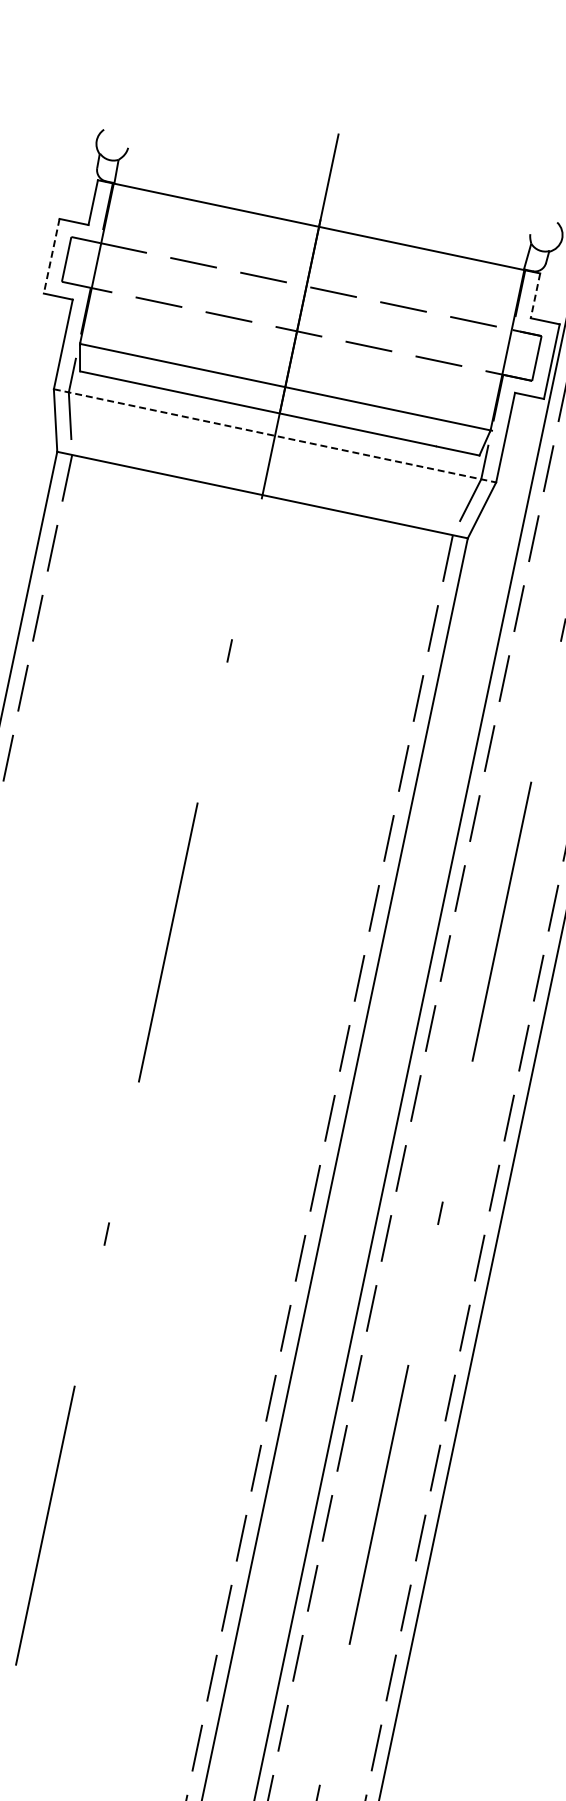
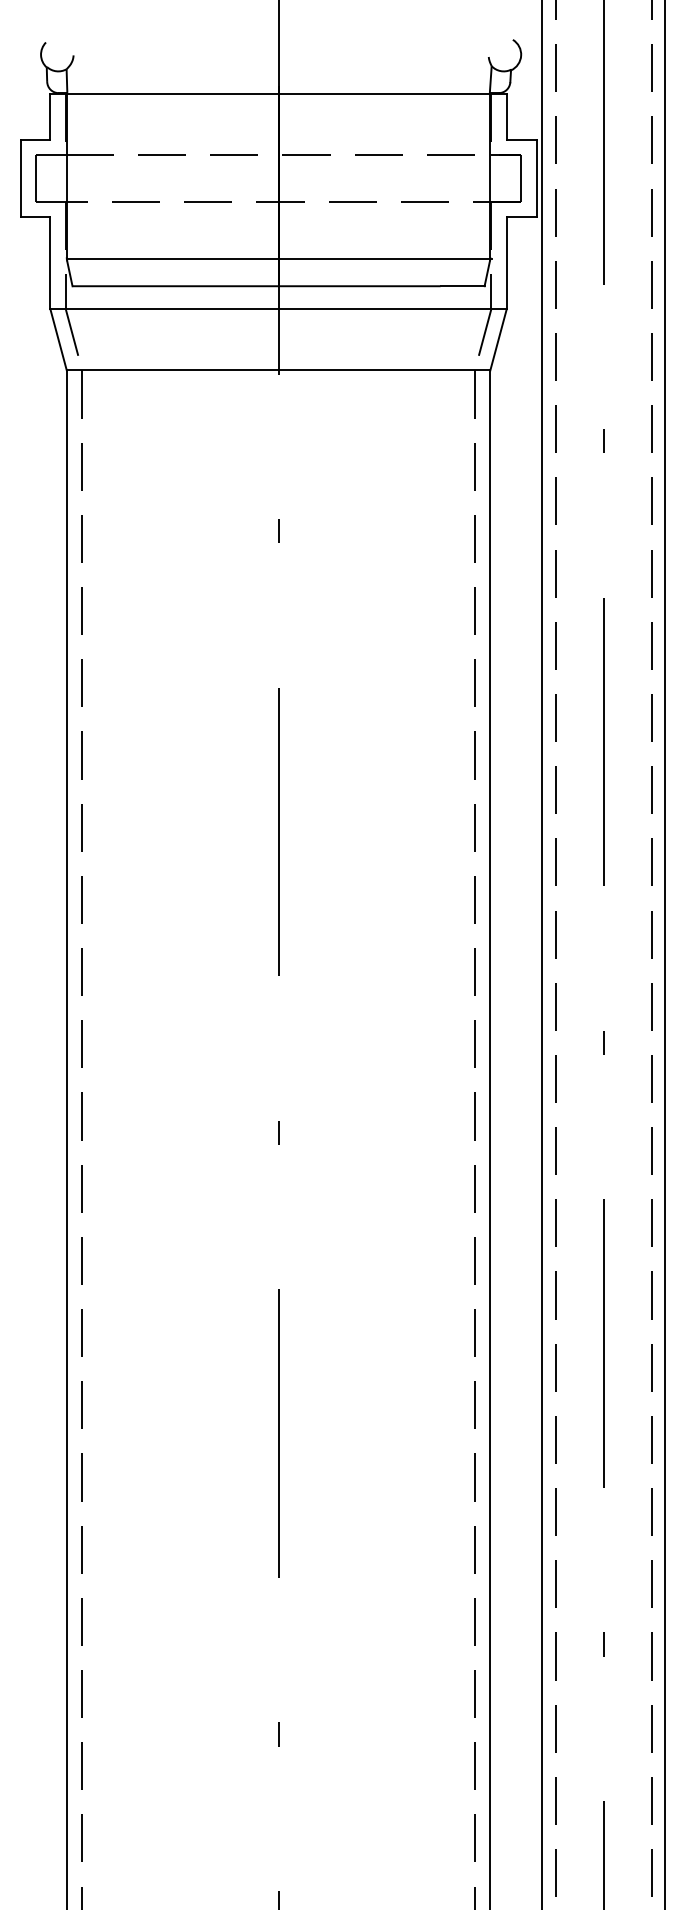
line: (51, 256) -> (20, 178), dashed -> solid
line: (535, 296) -> (506, 117), dashed -> solid
line: (275, 436) -> (279, 309), dashed -> solid

